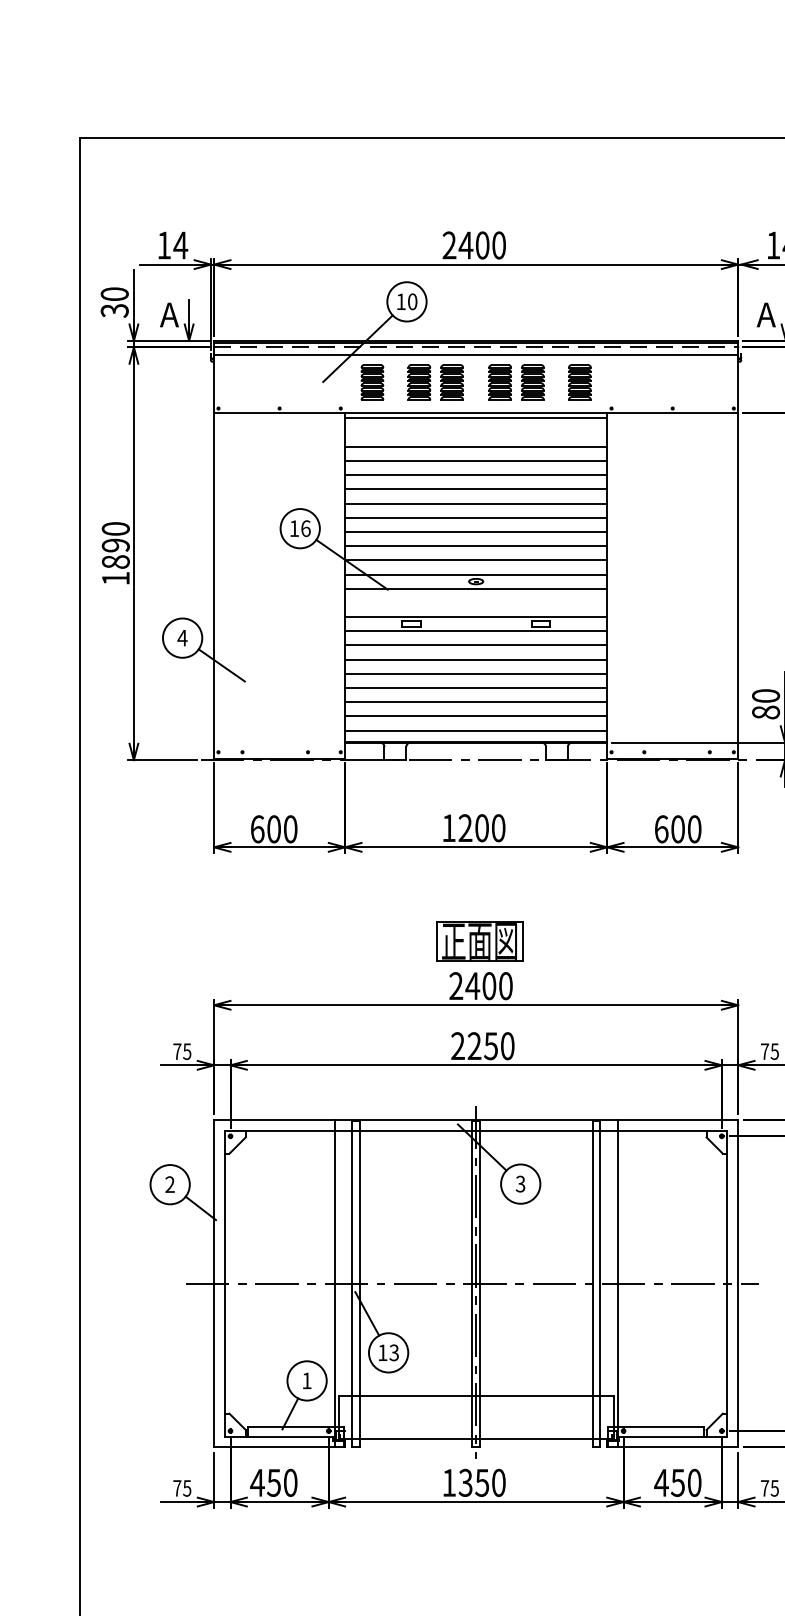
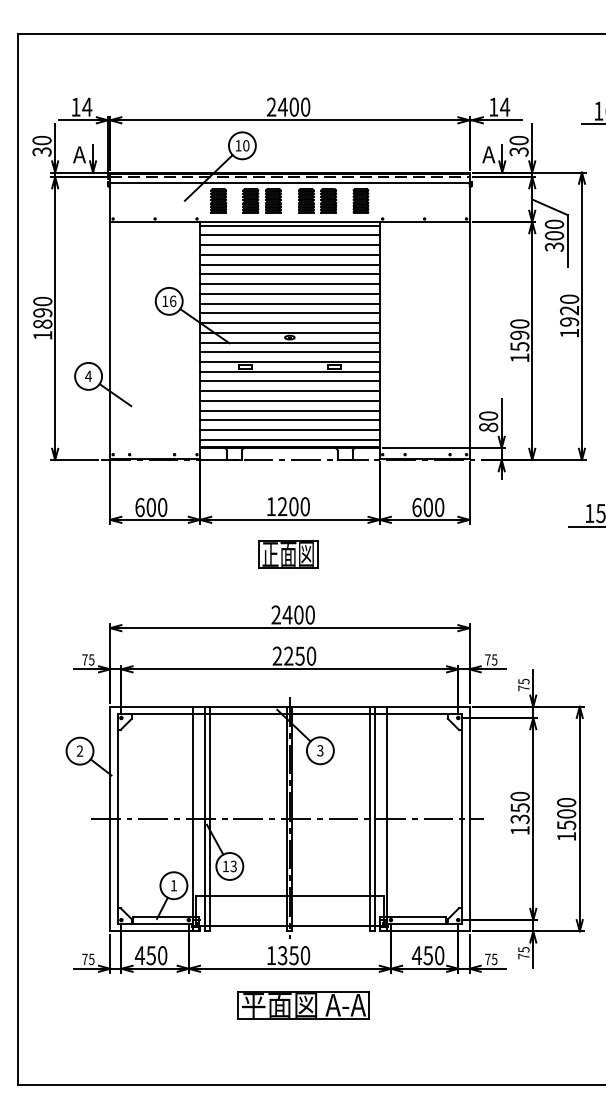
line: (475, 432) -> (289, 235), added
line: (475, 603) -> (289, 352), added
part: (480, 941) -> (288, 554), moved
part: (496, 1555) -> (303, 1005), added

